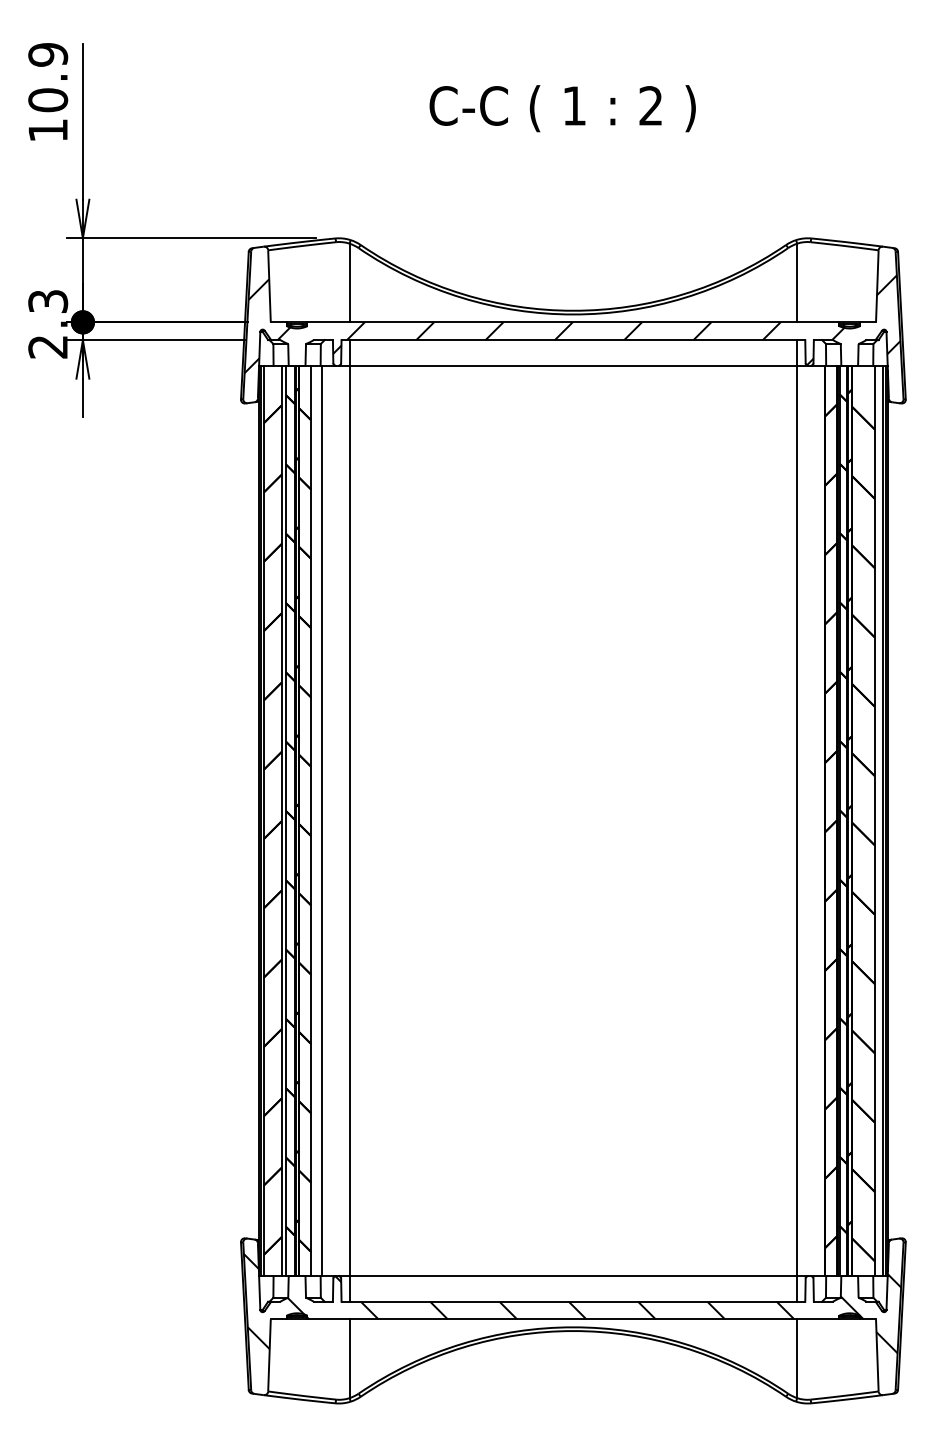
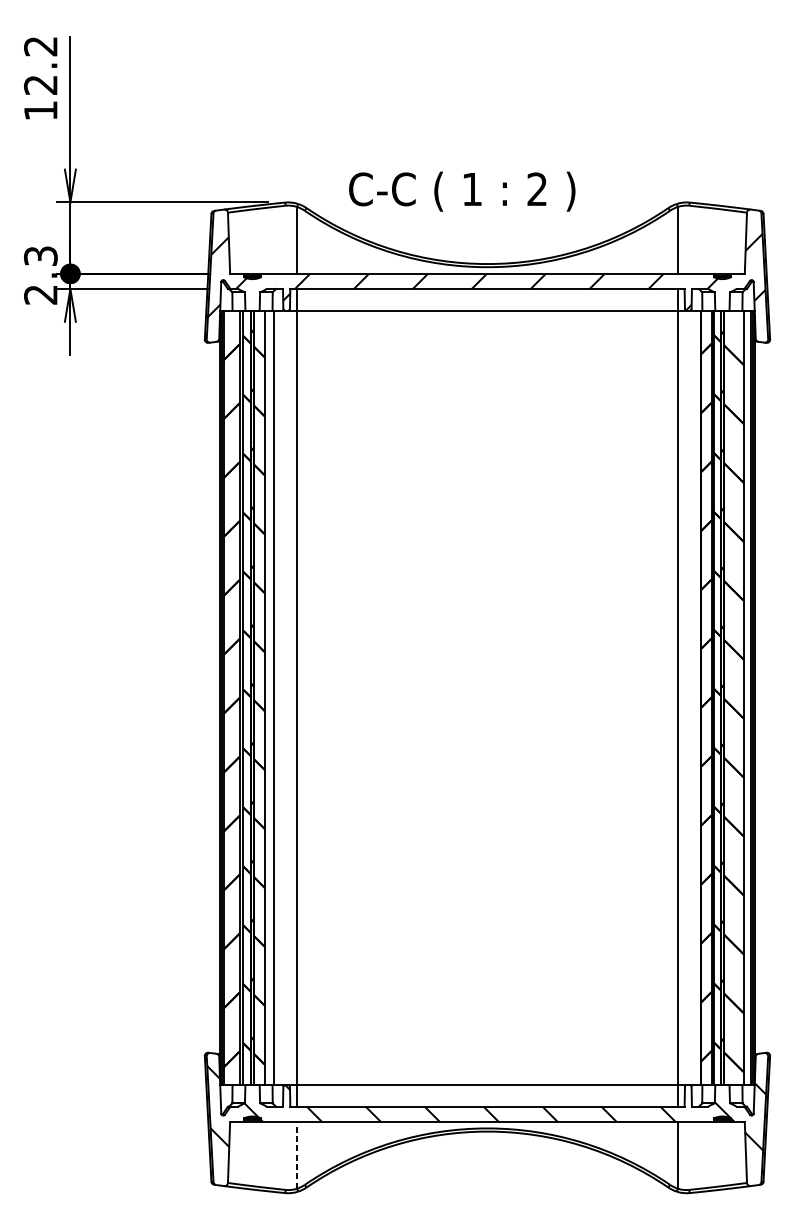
text: (48, 77) -> (41, 65), 10.9 -> 12.2
text: (562, 108) -> (462, 191), moved
line: (349, 1358) -> (297, 1154), solid -> dashed

